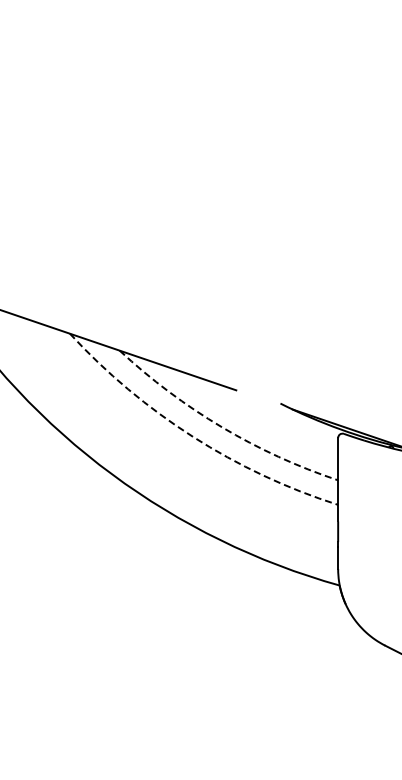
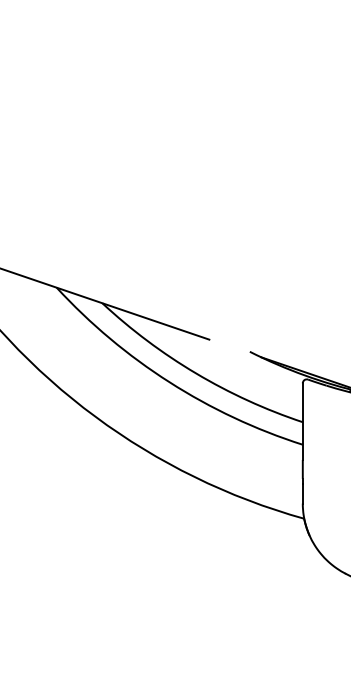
arc: (221, 427) -> (195, 373), dashed -> solid
arc: (192, 436) -> (169, 382), dashed -> solid

